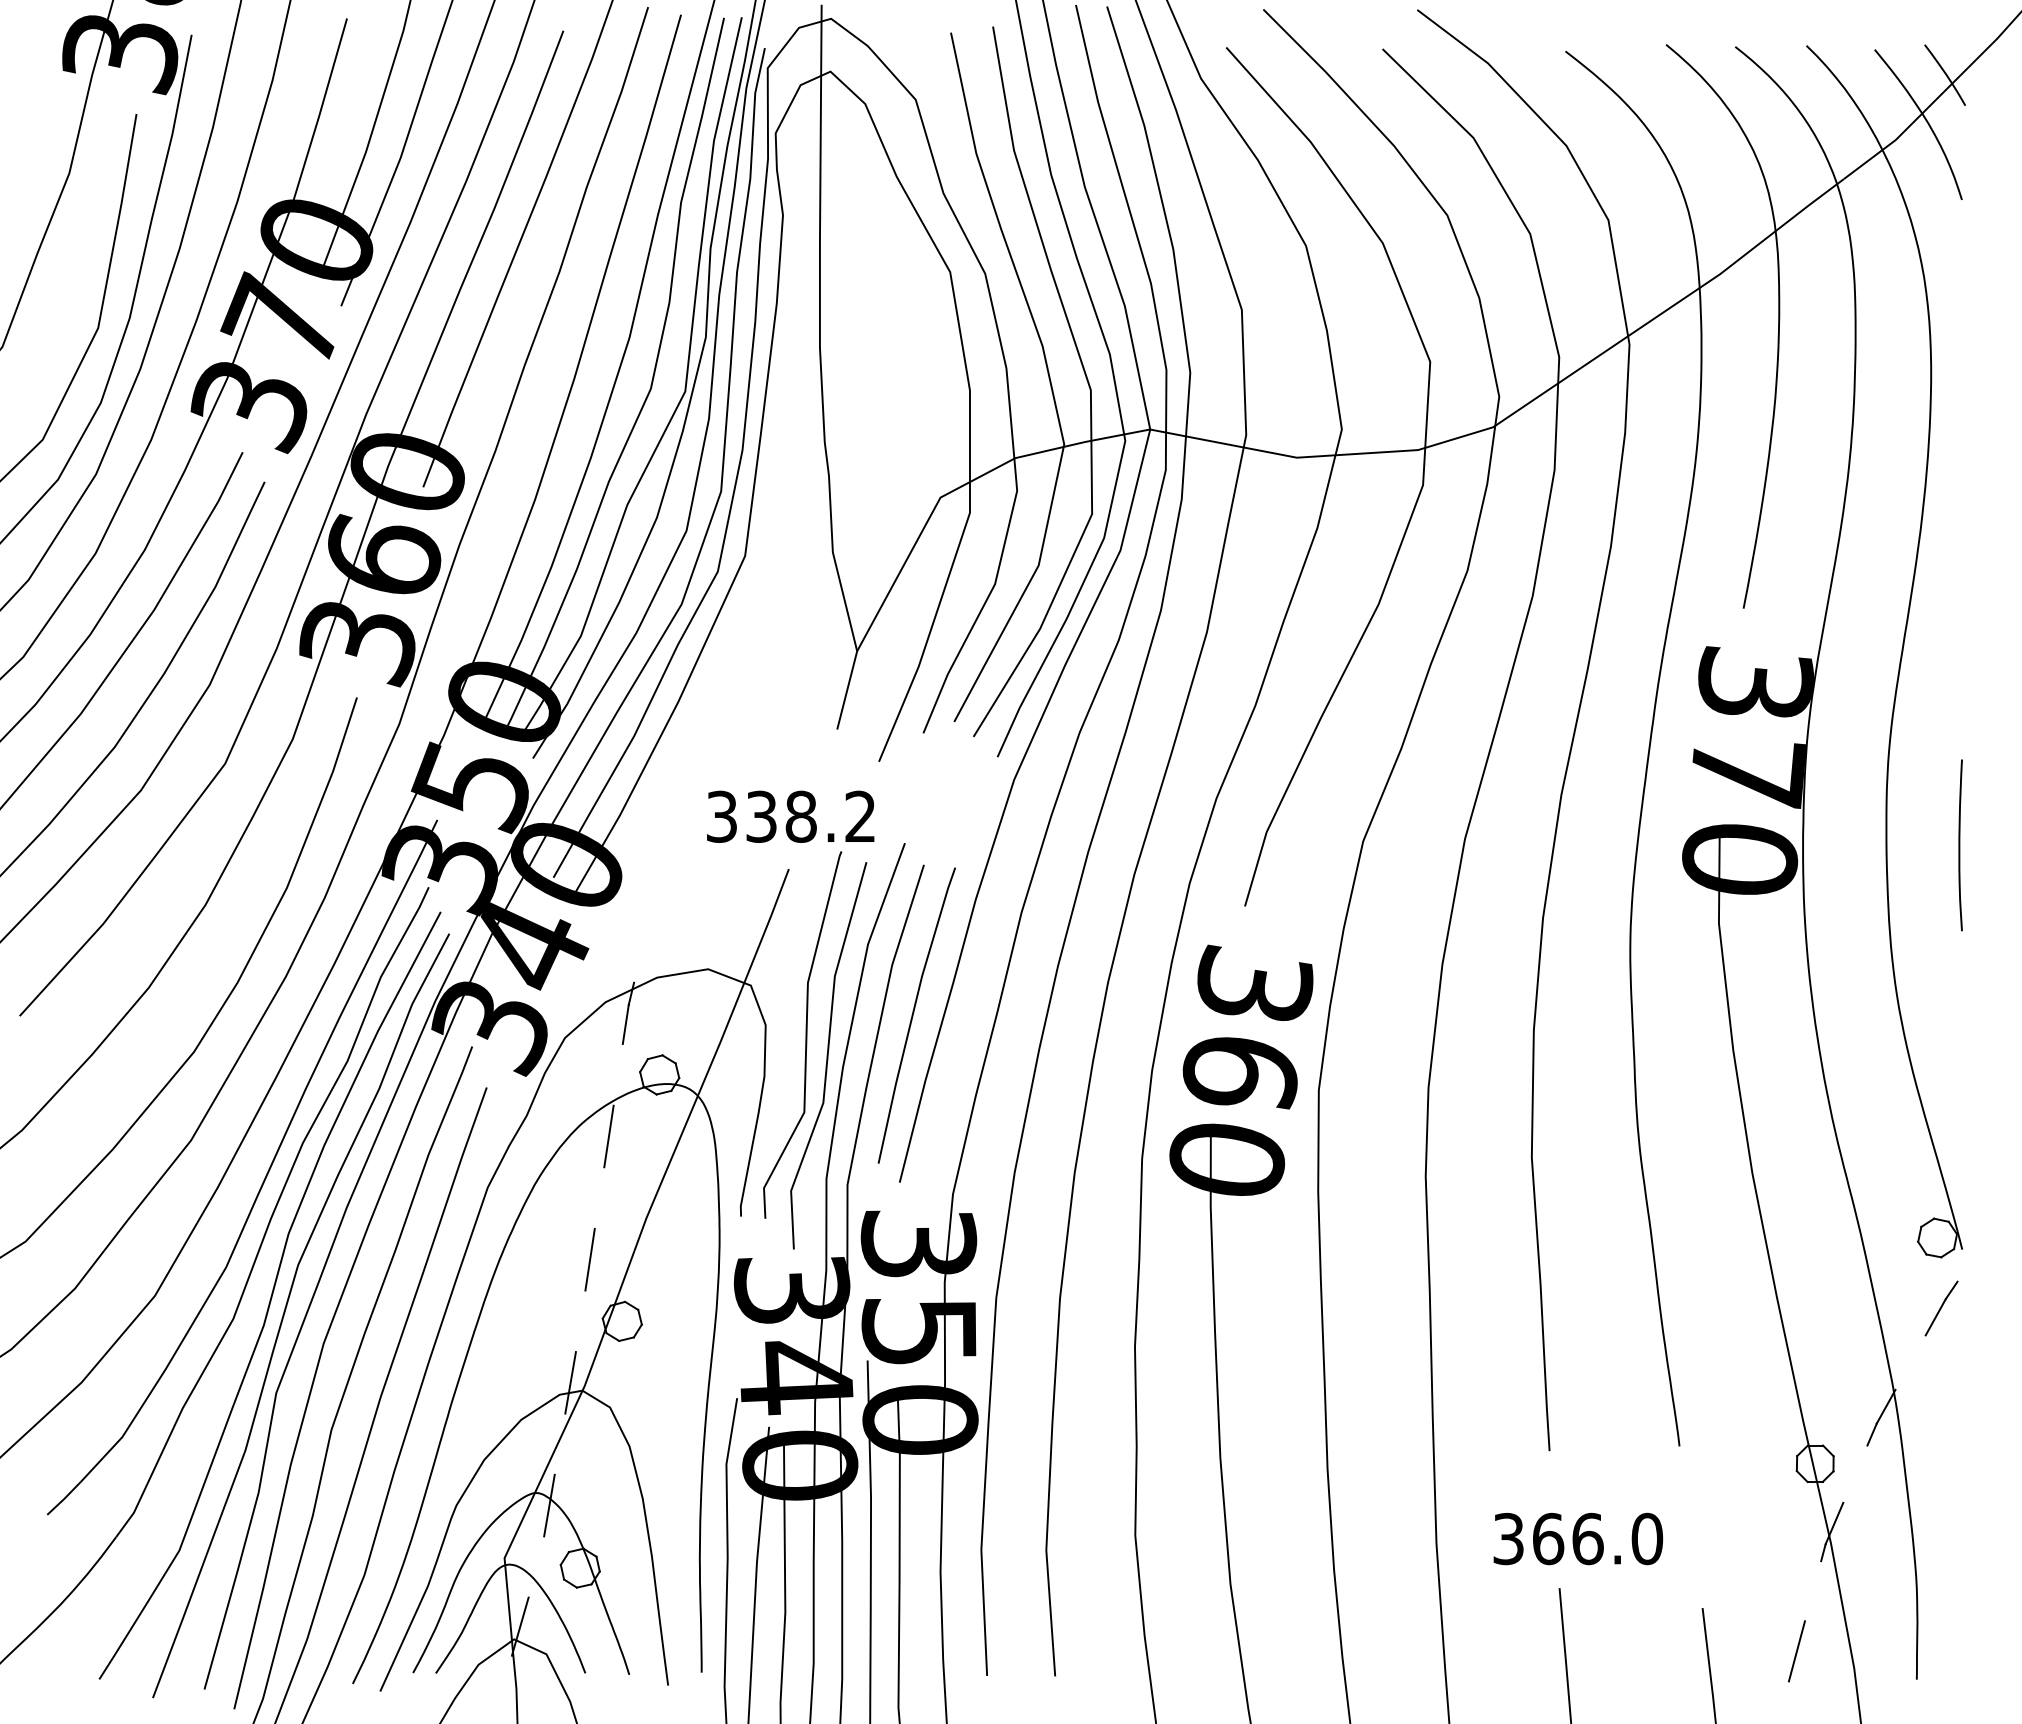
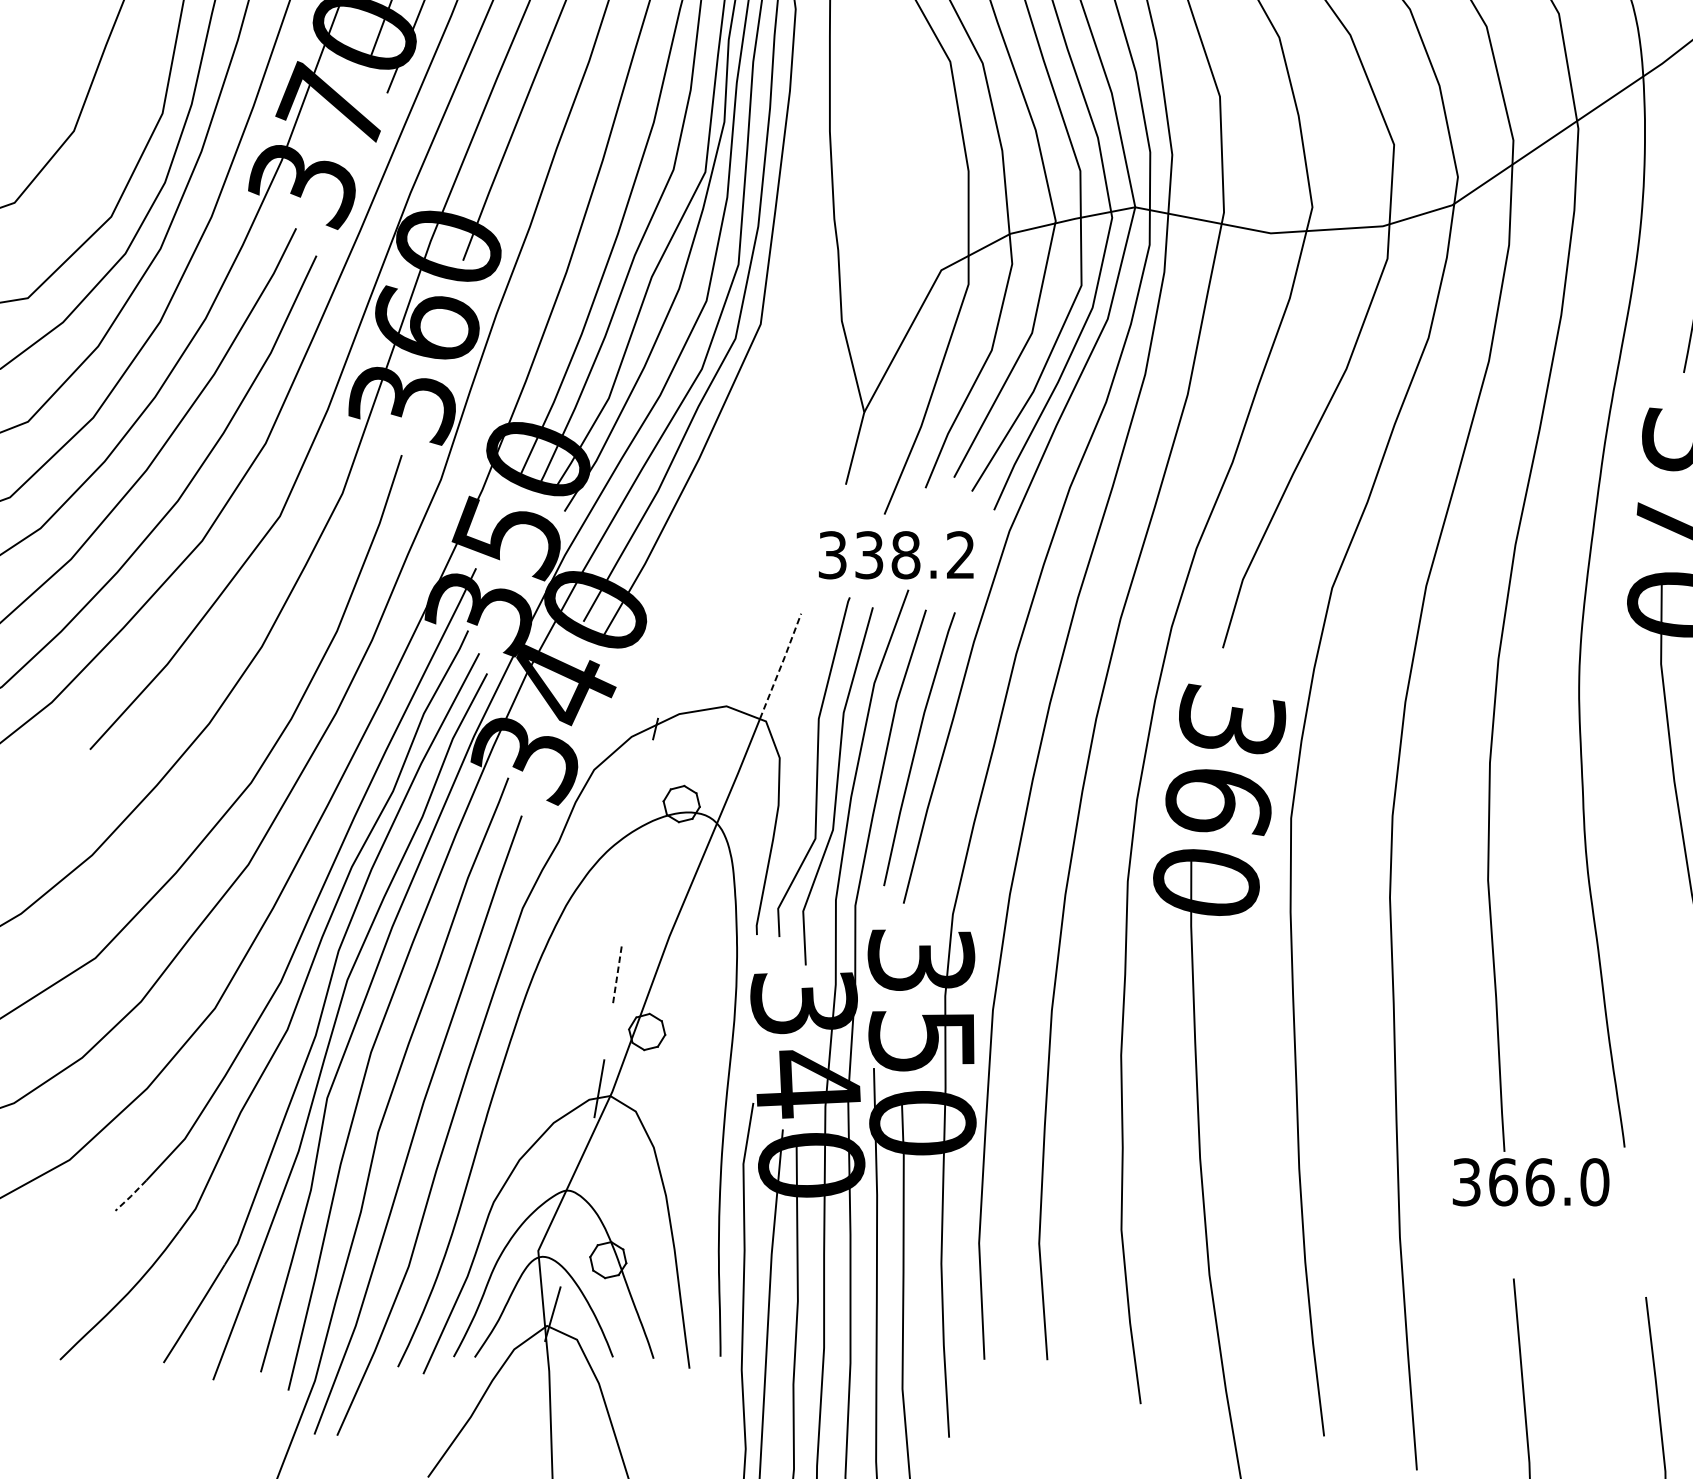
text: (790, 816) -> (896, 554), moved
line: (767, 925) -> (781, 665), solid -> dashed
line: (625, 1024) -> (650, 757), removed
line: (608, 1136) -> (634, 860), removed
line: (590, 1260) -> (617, 975), solid -> dashed
line: (63, 1499) -> (130, 1196), solid -> dashed
line: (549, 1505) -> (579, 1202), removed
text: (1578, 1538) -> (1531, 1181), moved

